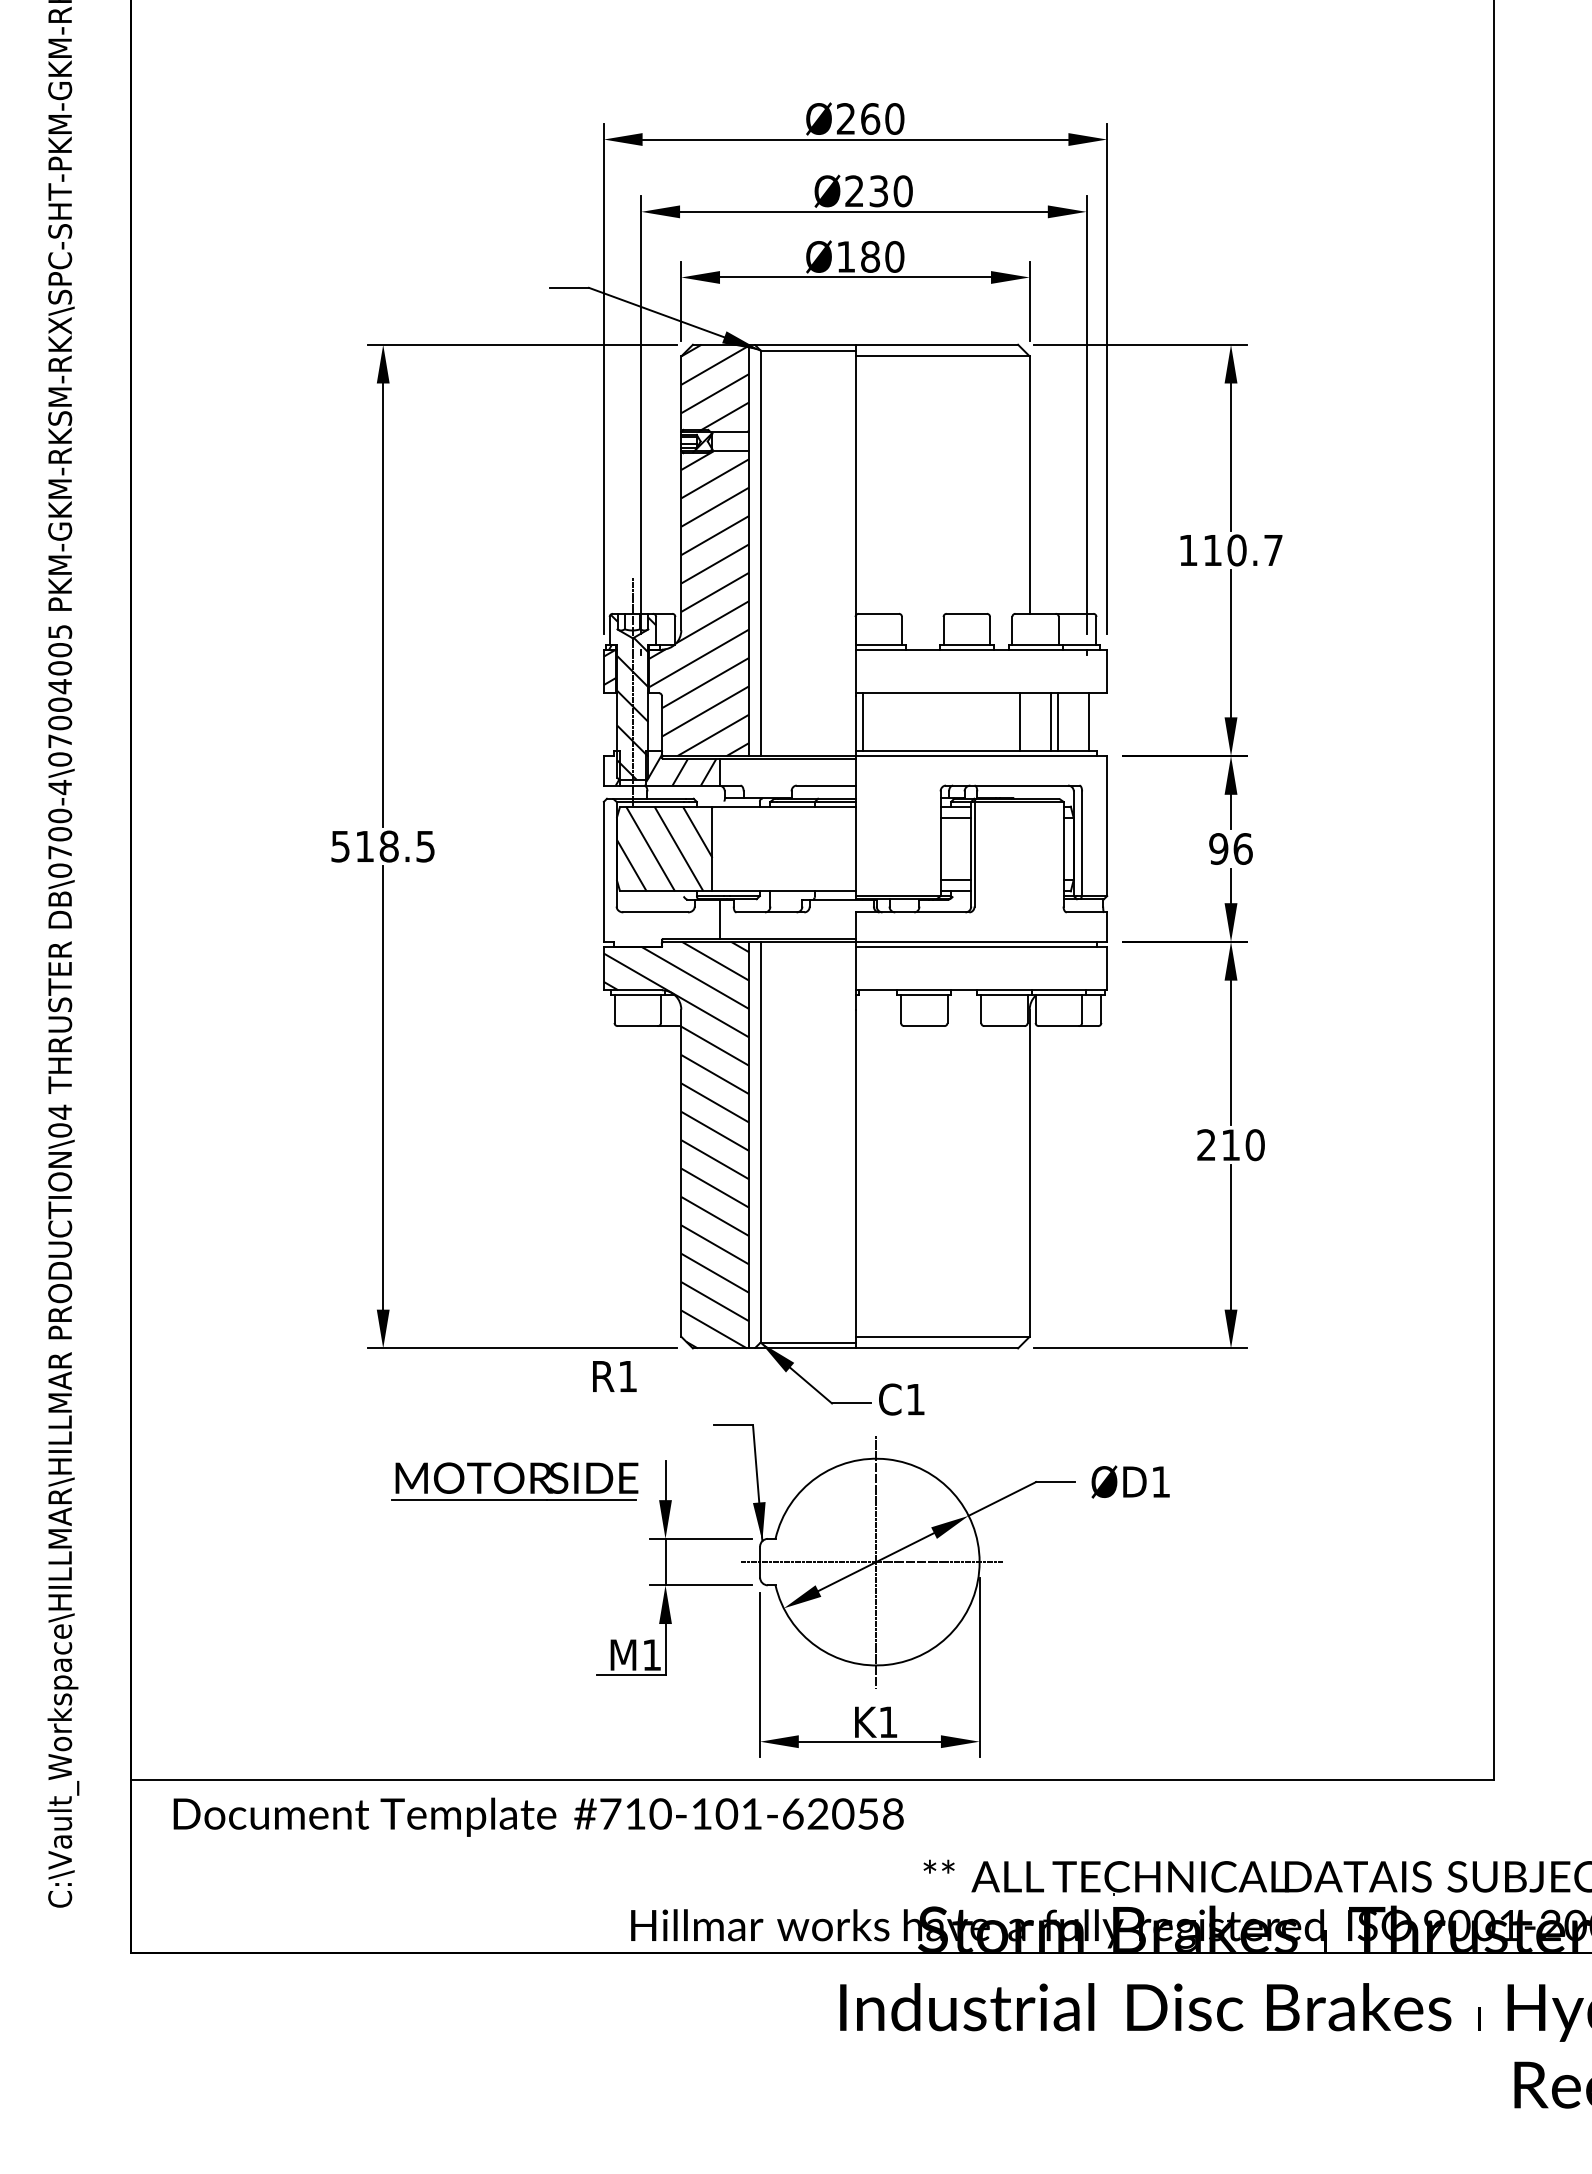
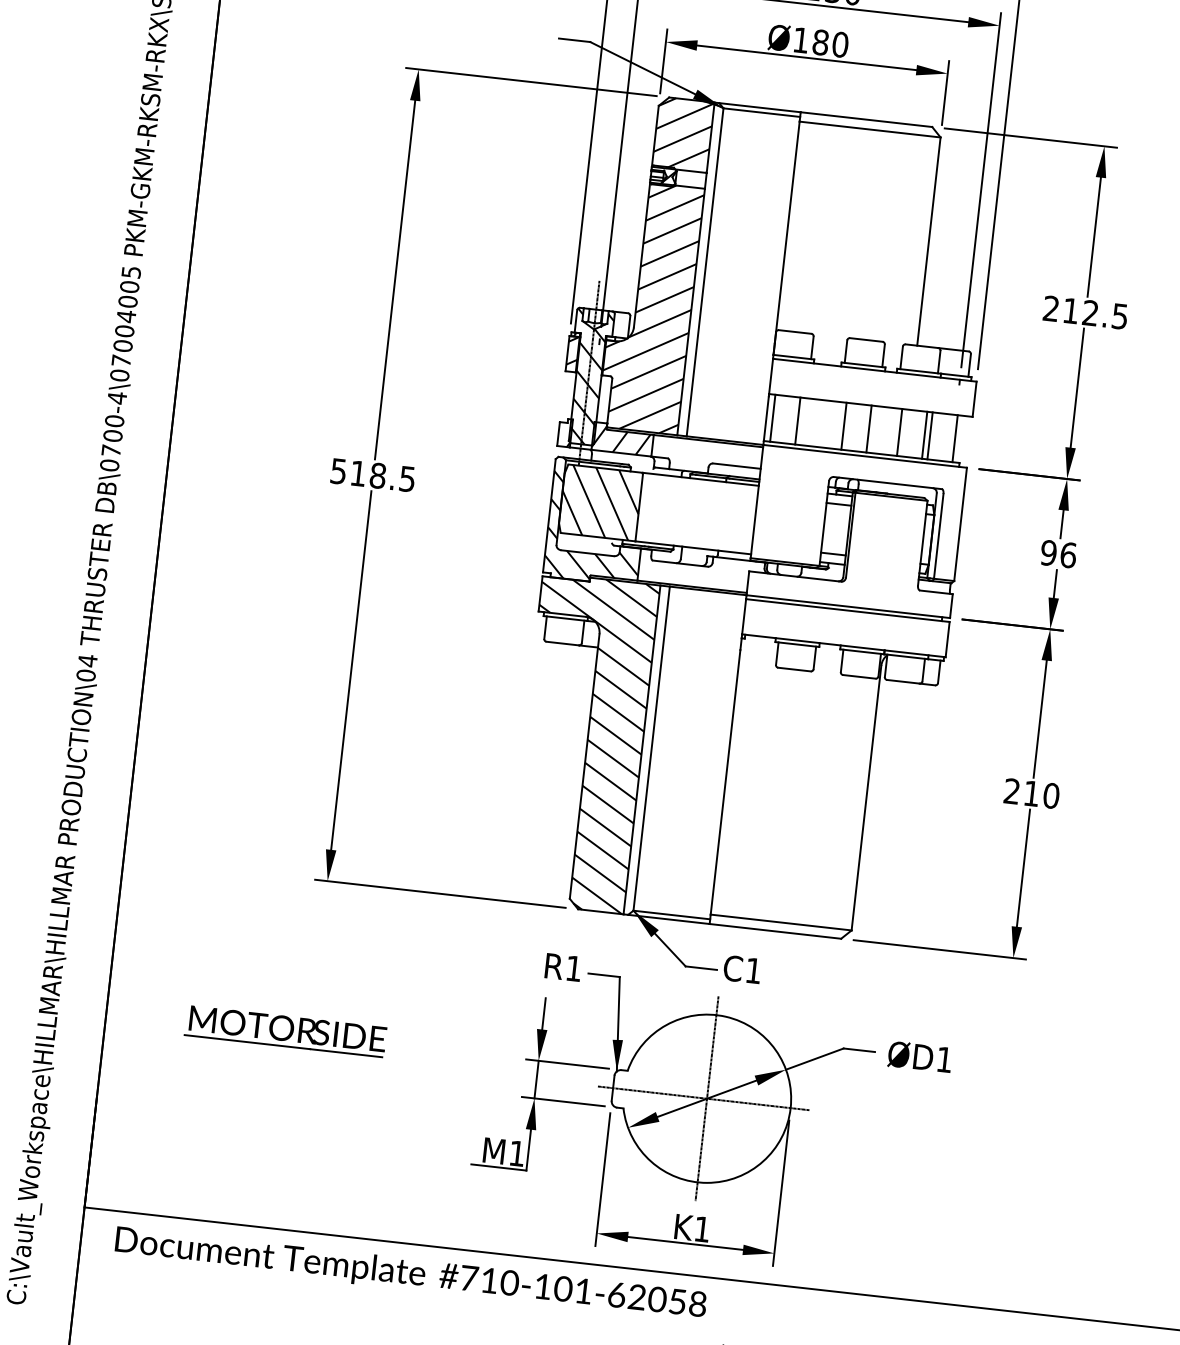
text: (1230, 550) -> (1085, 312), 110.7 -> 212.5
line: (894, 722) -> (797, 421), added
line: (951, 722) -> (844, 426), added
line: (982, 722) -> (869, 429), added
hatch: (661, 881) -> (595, 528), added
text: (614, 1376) -> (563, 967), moved
part: (514, 1481) -> (285, 1031), moved

